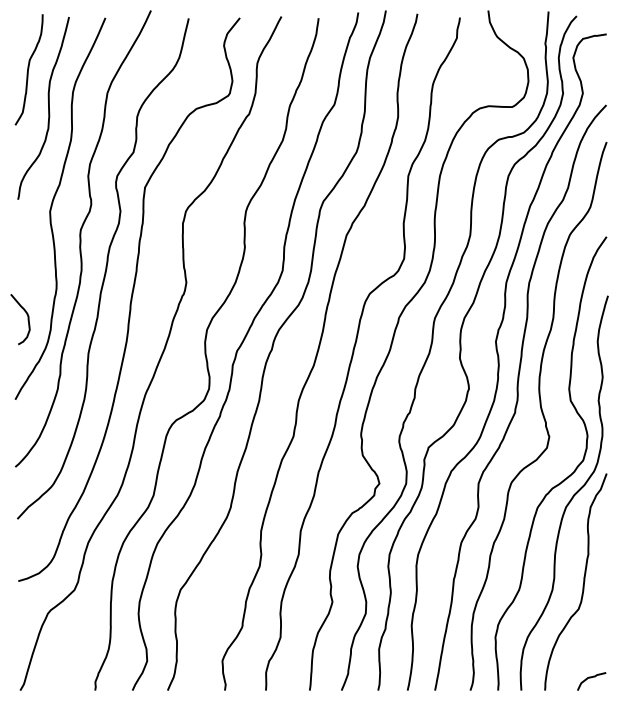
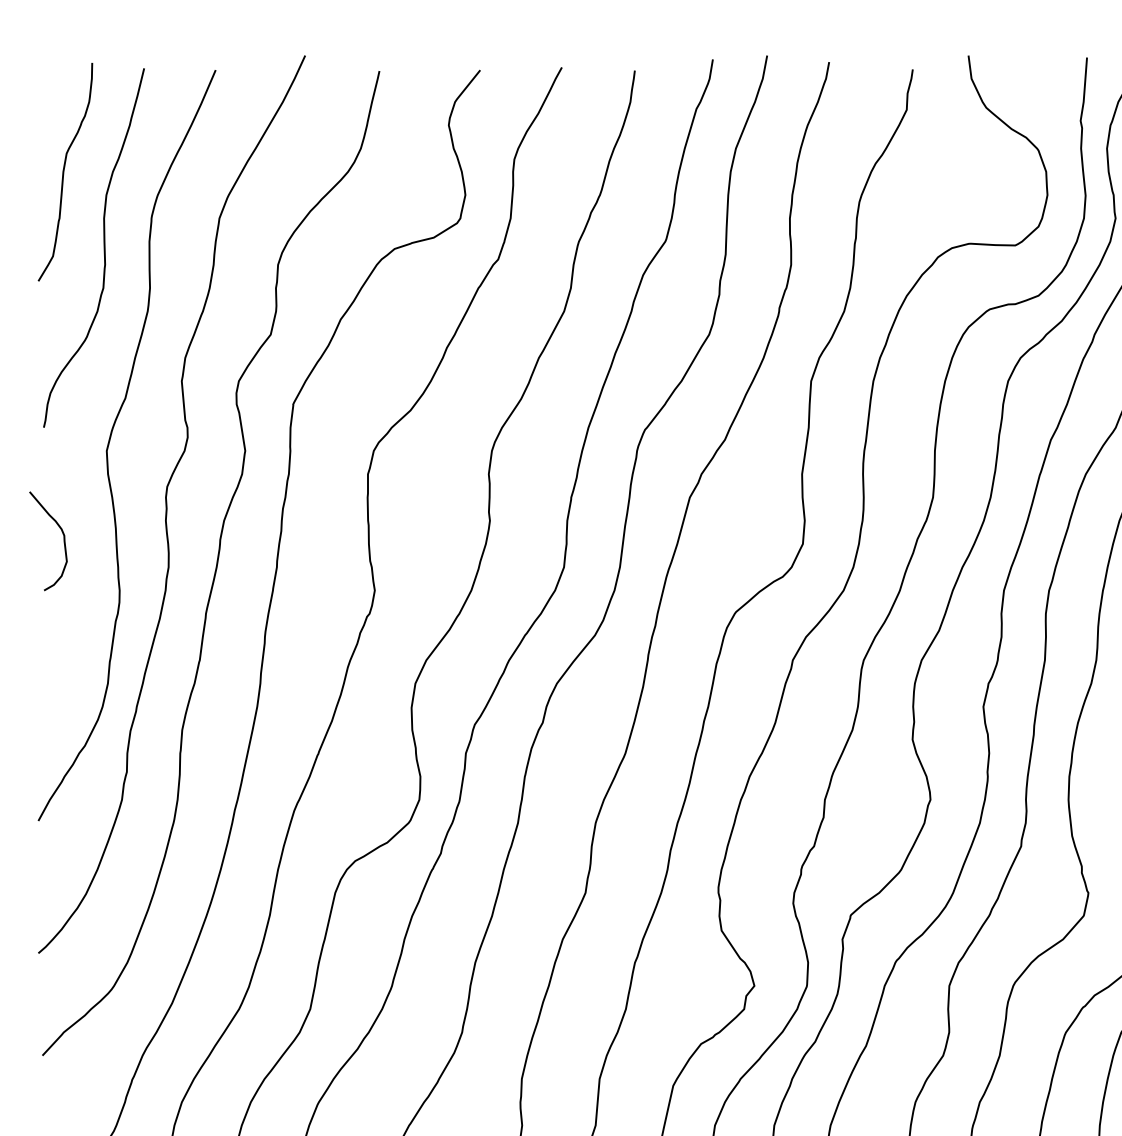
curve: (27, 319) -> (62, 541), moved

